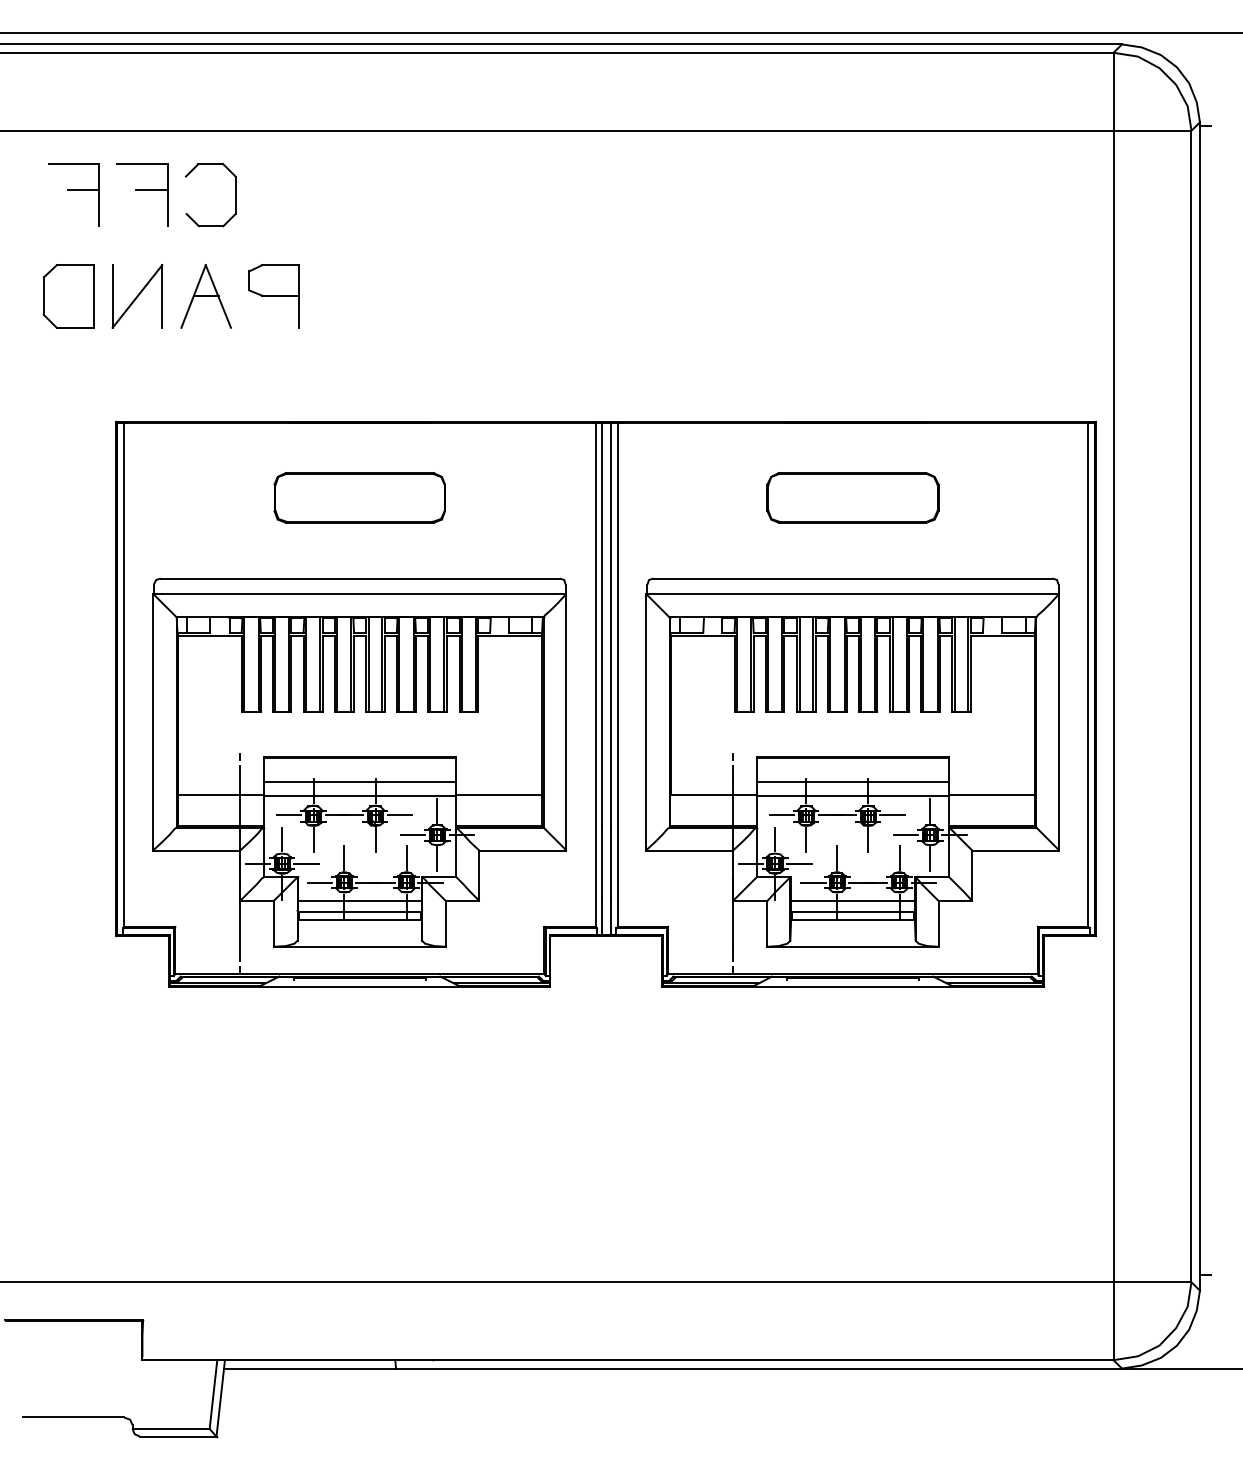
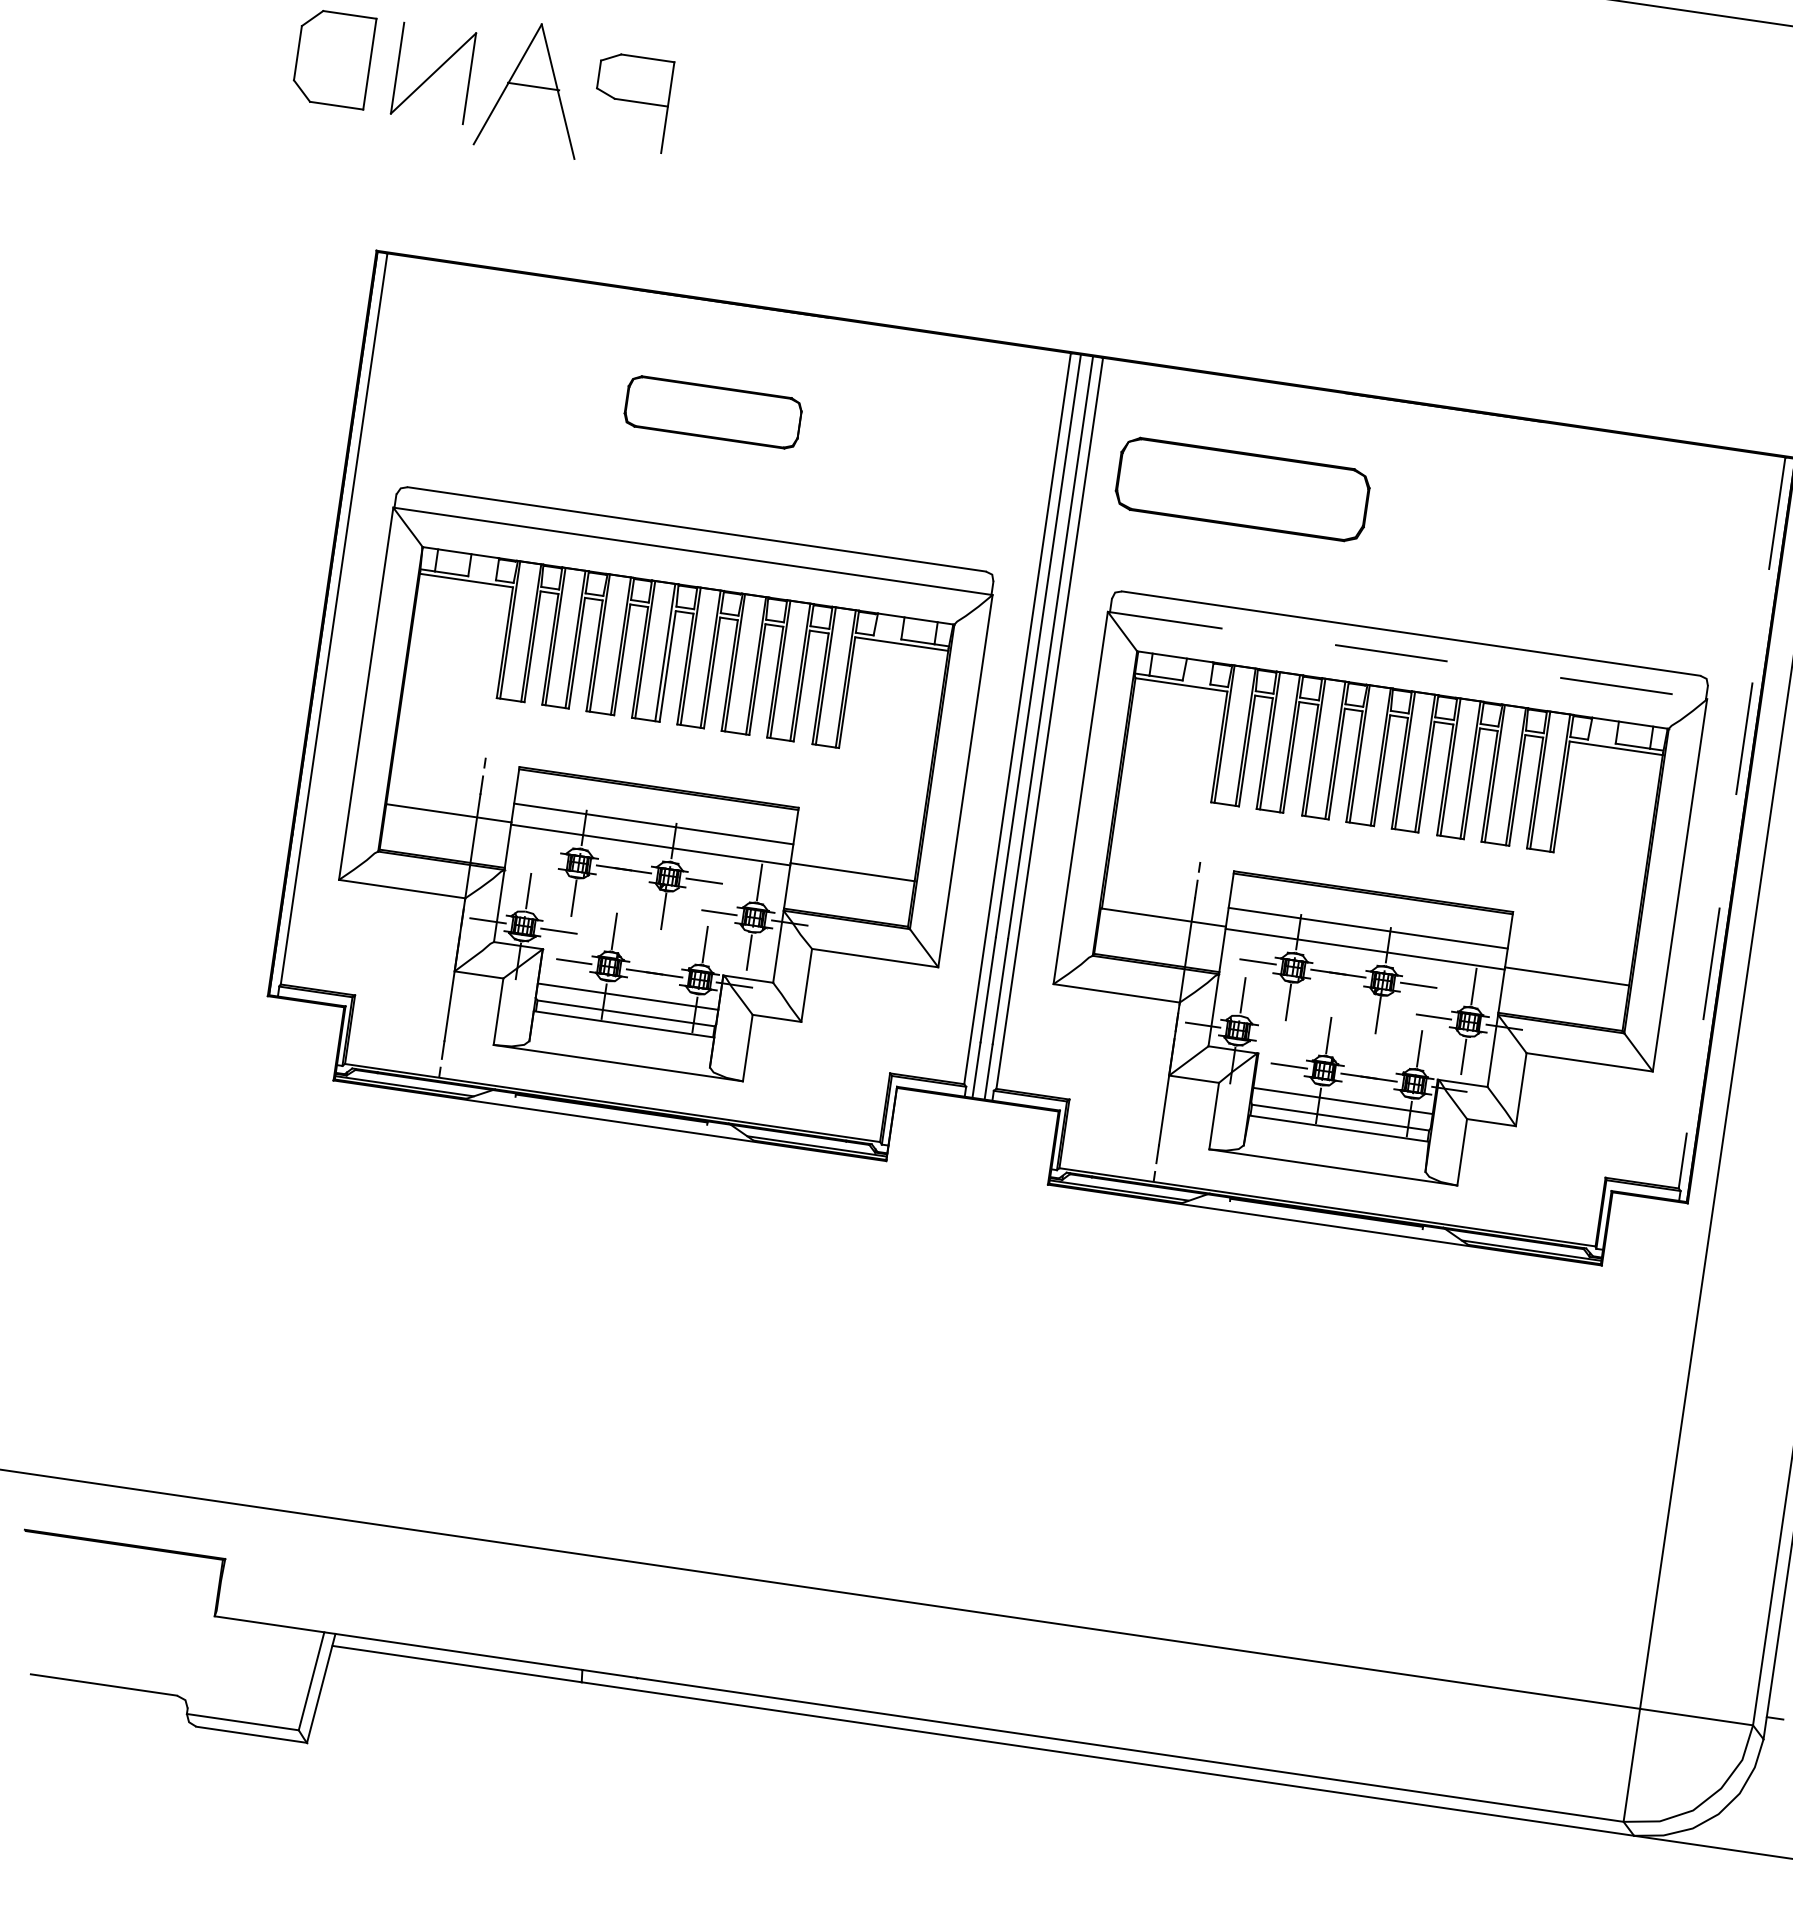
part: (205, 296) -> (532, 87), size x1.4
part: (359, 497) -> (712, 411), size x0.7
part: (852, 497) -> (1242, 488), moved
line: (853, 593) -> (1408, 655), solid -> dashed
line: (1088, 675) -> (1732, 823), solid -> dashed
line: (288, 815) -> (542, 857), removed
line: (799, 863) -> (1273, 1035), removed

